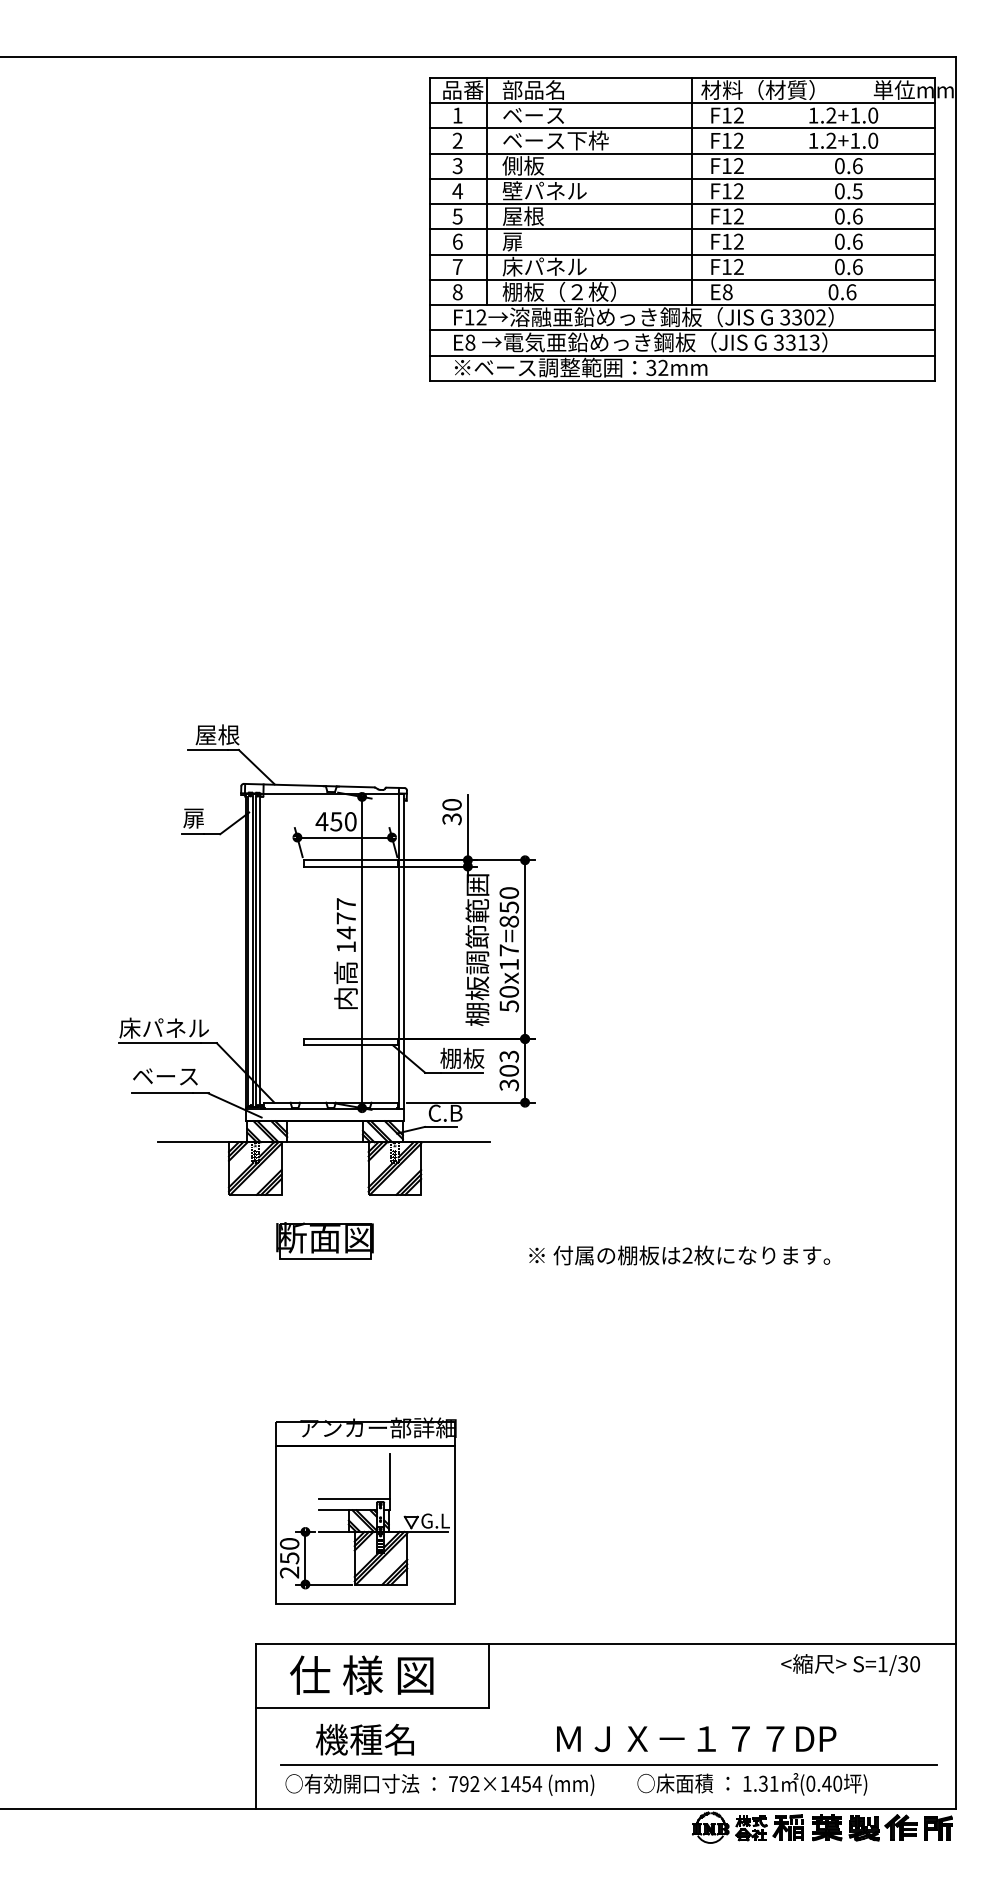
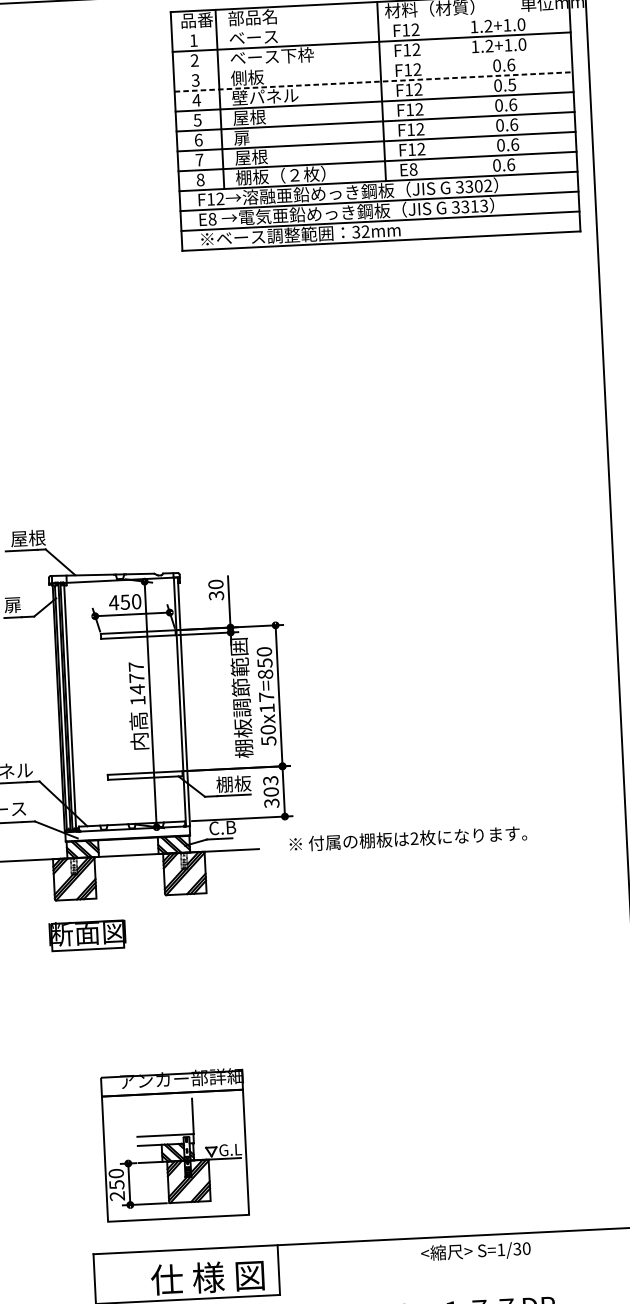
line: (682, 103) -> (370, 22), removed
line: (682, 153) -> (372, 61), removed
line: (683, 178) -> (374, 81), solid -> dashed
text: (544, 266) -> (268, 156), 床パネル -> 屋根
part: (324, 1240) -> (87, 935), moved
text: (679, 1255) -> (408, 838), moved
text: (850, 1664) -> (475, 1251), moved
text: (361, 1674) -> (207, 1277), moved

